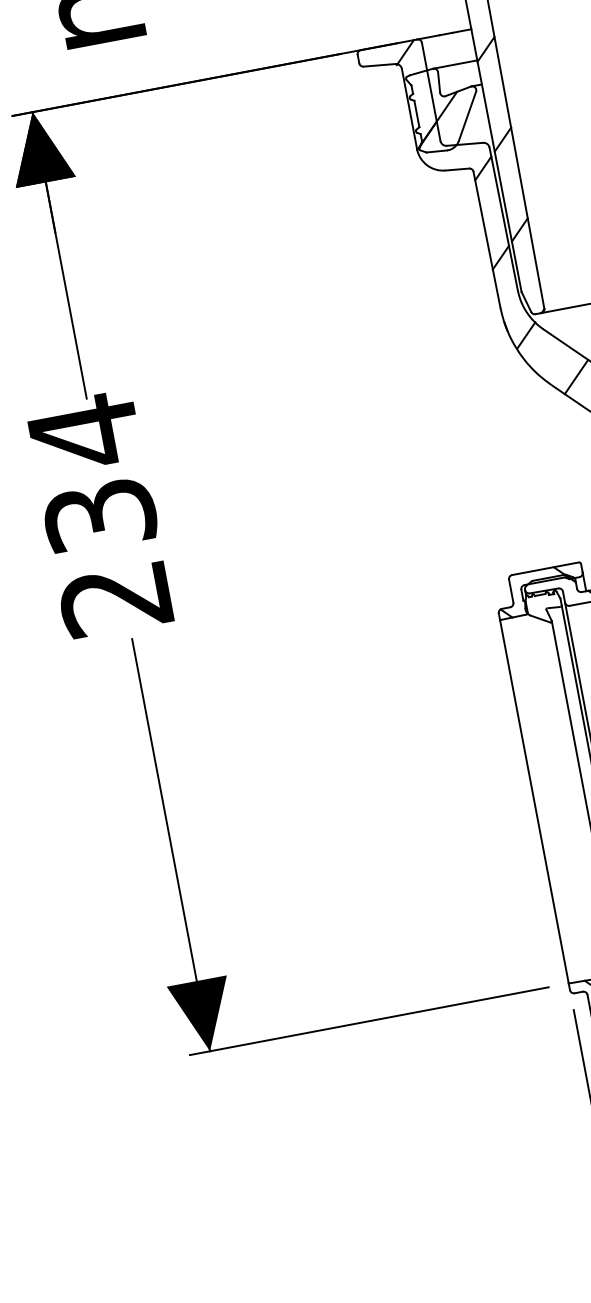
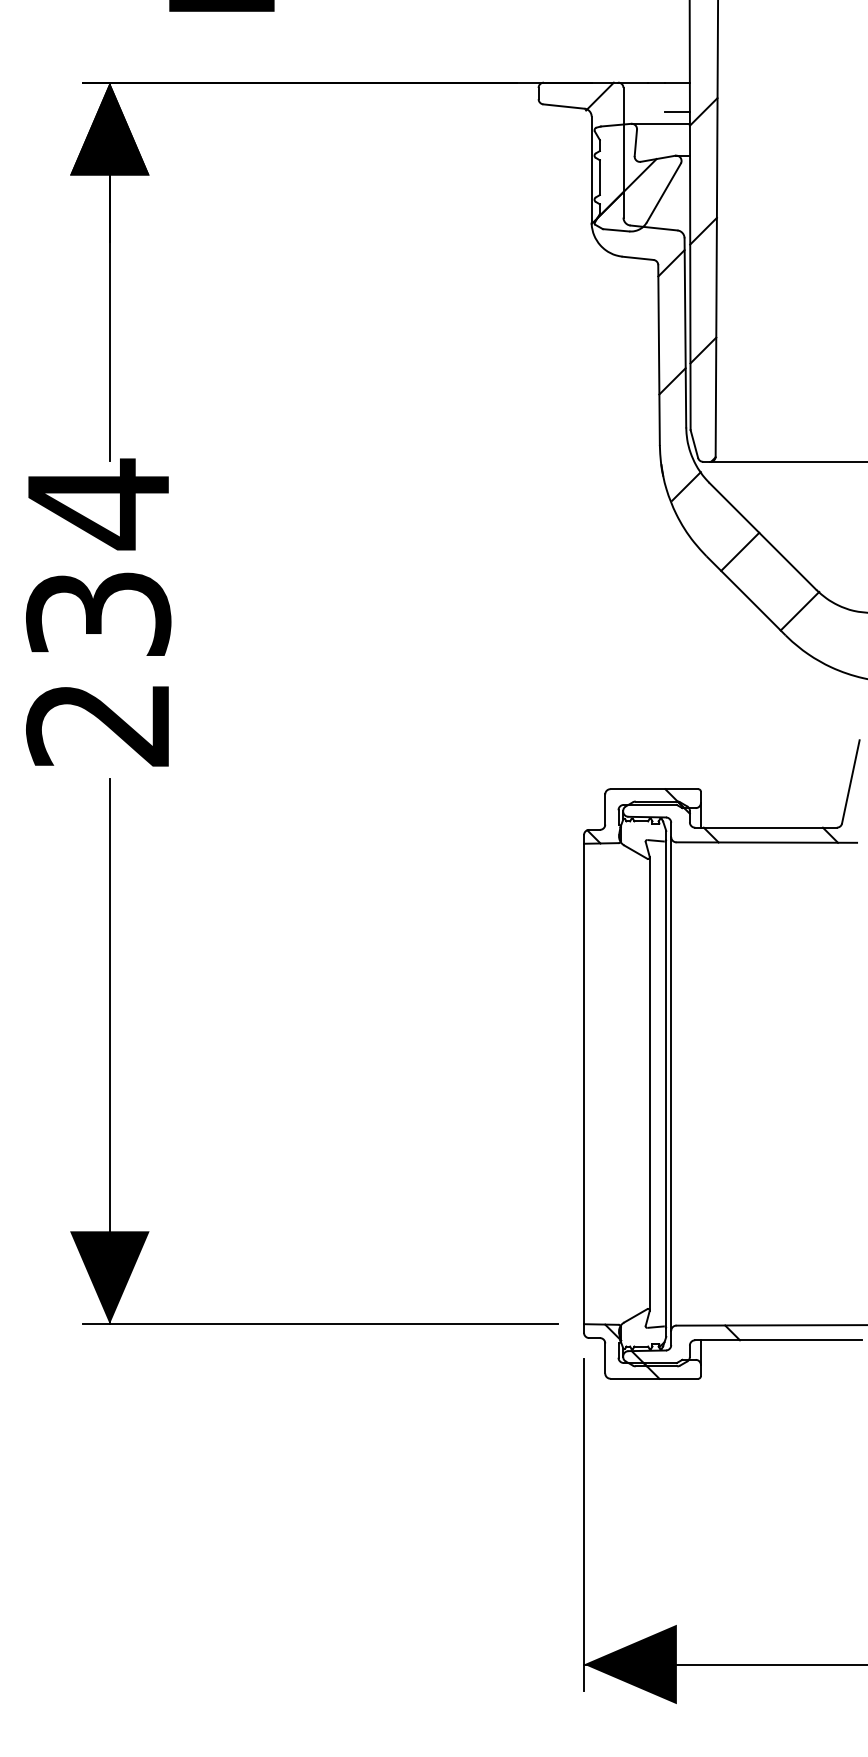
line: (465, 52) -> (676, 111), added

